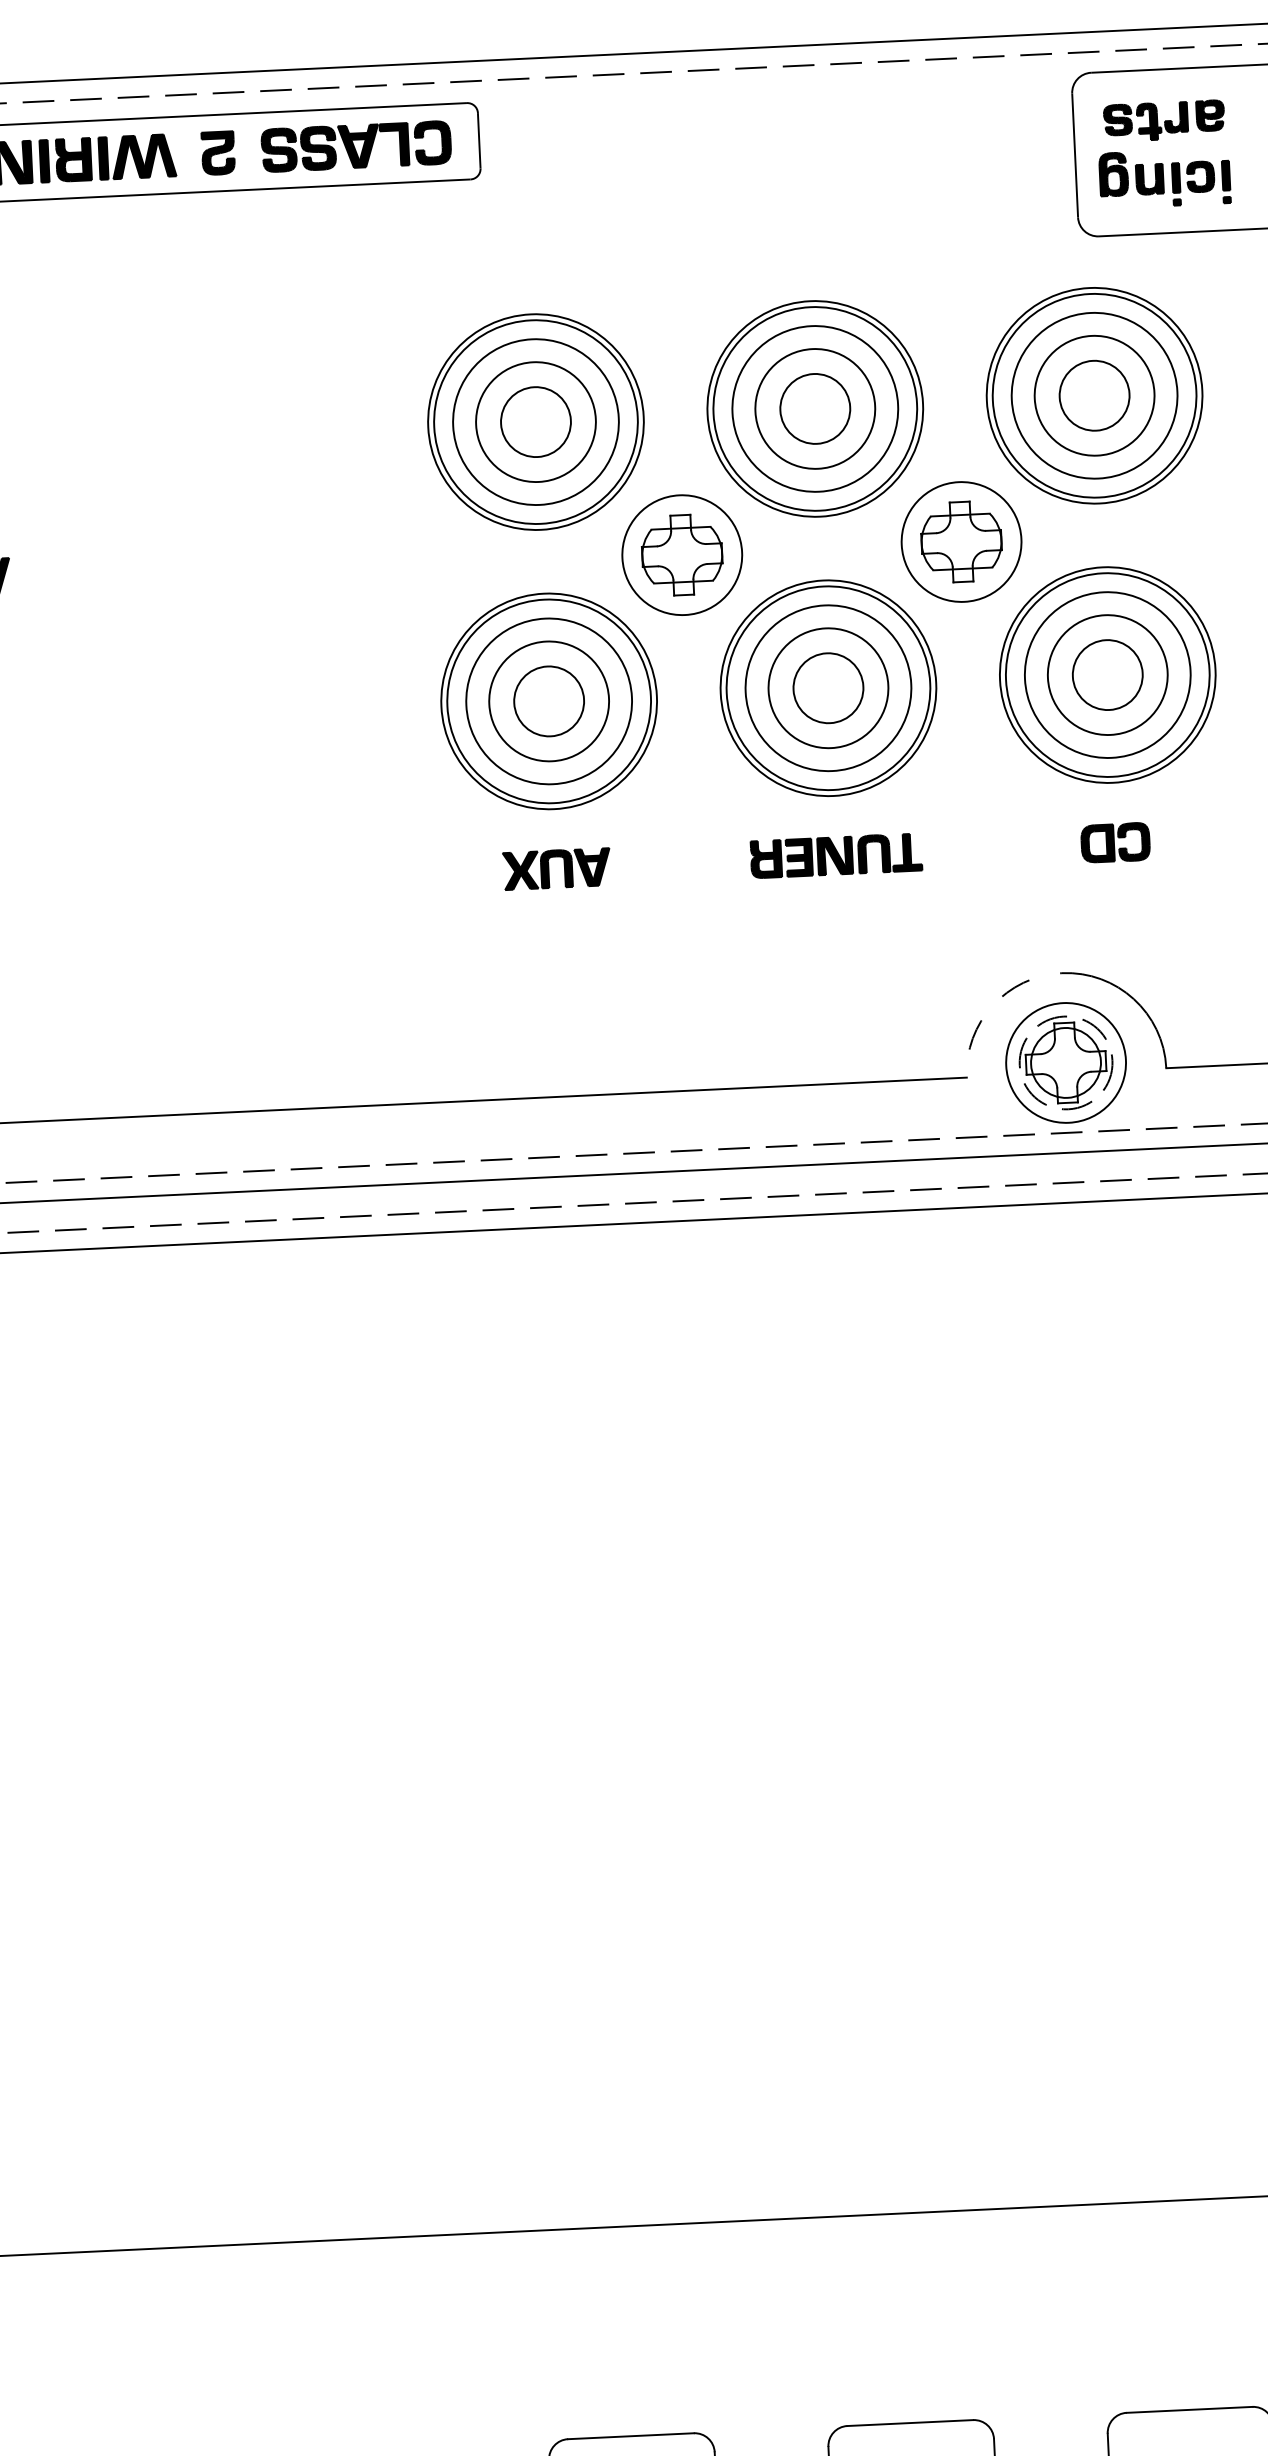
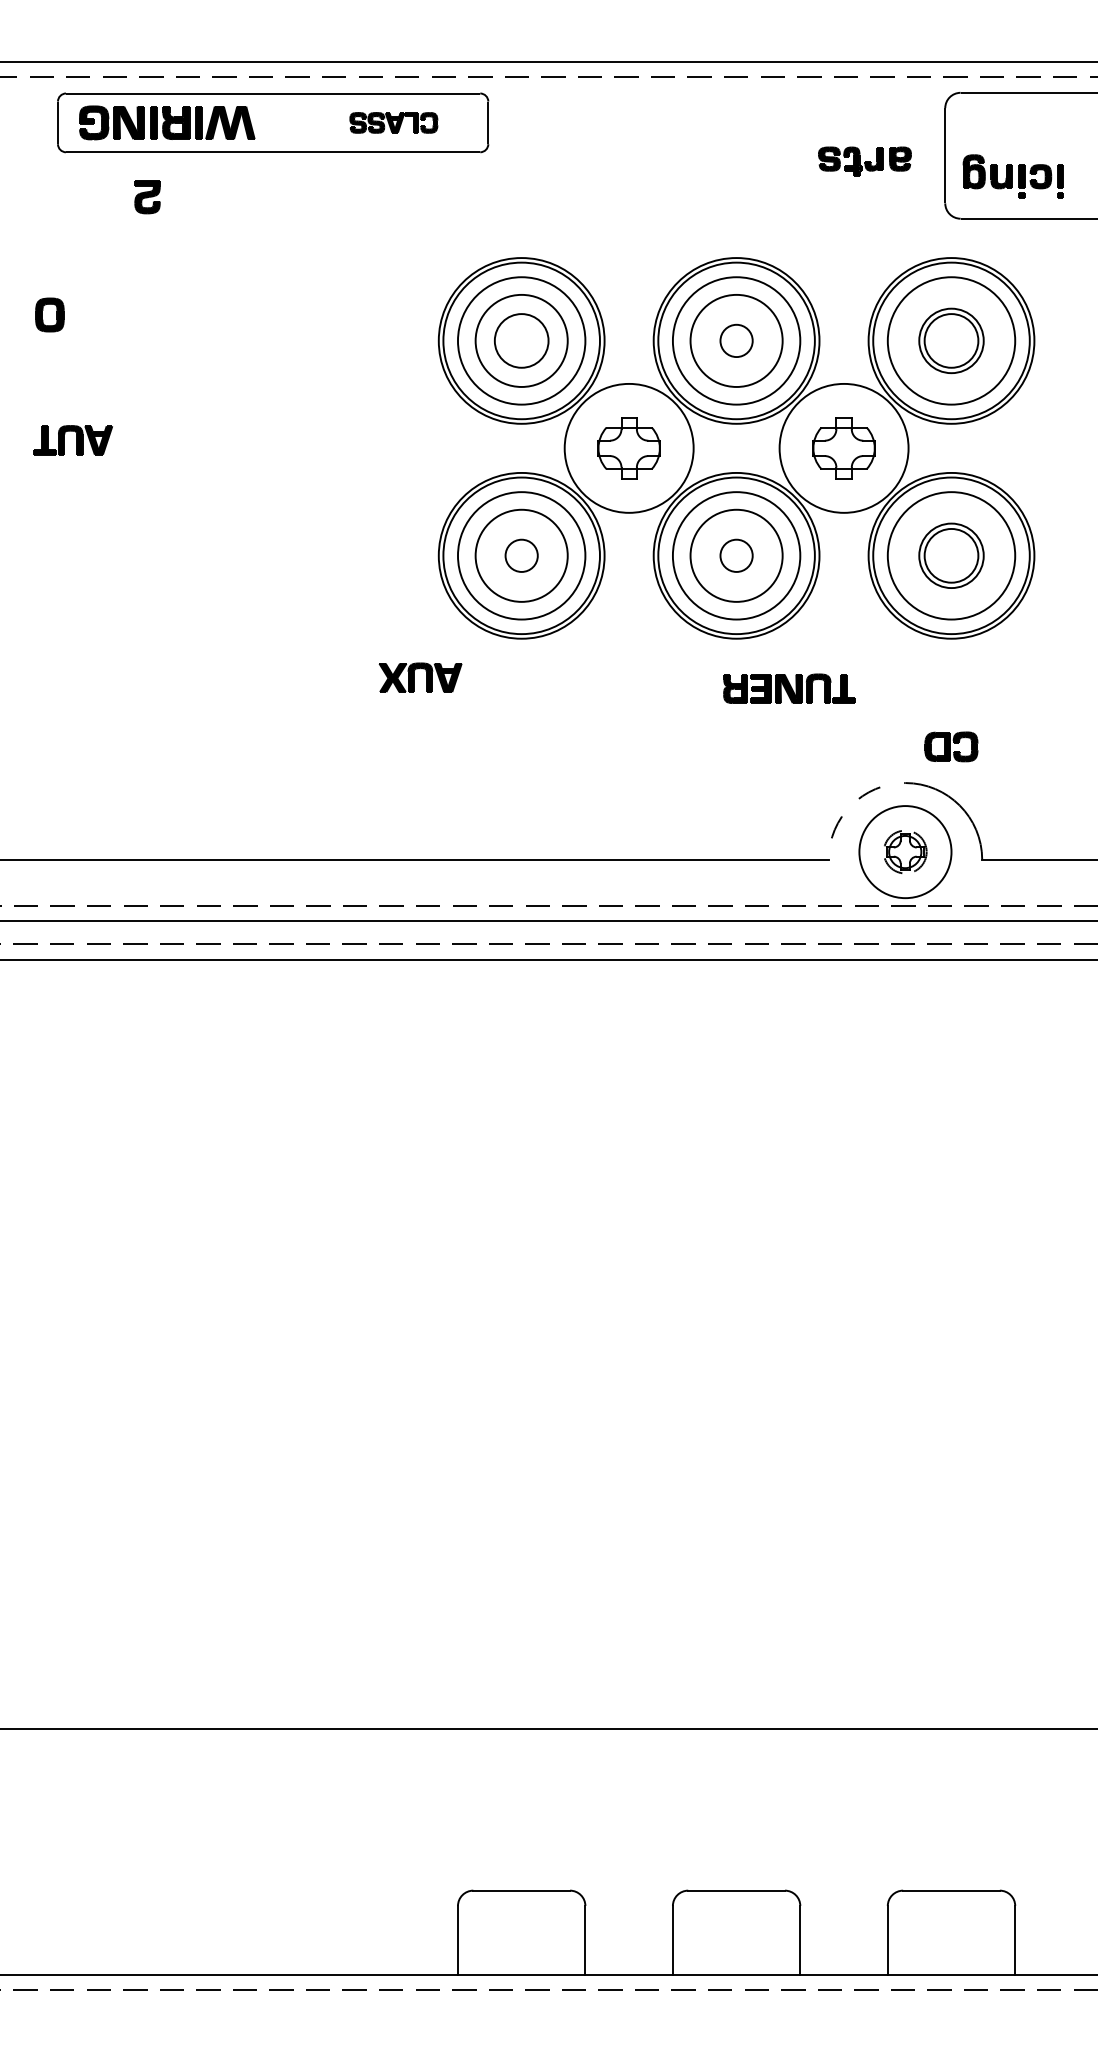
part: (1163, 121) -> (864, 161), moved
part: (355, 146) -> (393, 122), size x0.6
part: (218, 153) -> (147, 197), moved
circle: (1094, 395) -> (951, 340), size x0.7
circle: (815, 408) -> (736, 340), size x0.6
circle: (962, 542) -> (844, 448), size x1.4
circle: (682, 555) -> (629, 448), size x1.4
circle: (1107, 674) -> (951, 555), size x0.7
circle: (828, 687) -> (736, 555), size x0.6
circle: (548, 700) -> (521, 555), size x0.6
part: (1115, 842) -> (951, 746), moved
part: (836, 855) -> (789, 688), moved
part: (556, 868) -> (420, 677), moved
part: (1064, 1062) -> (904, 851), size x0.6

